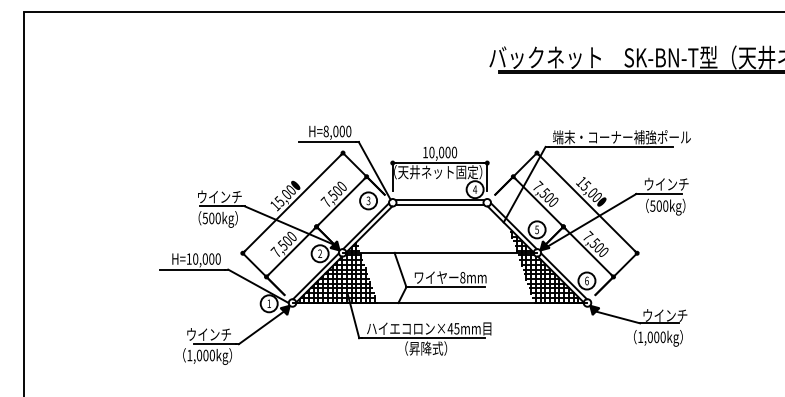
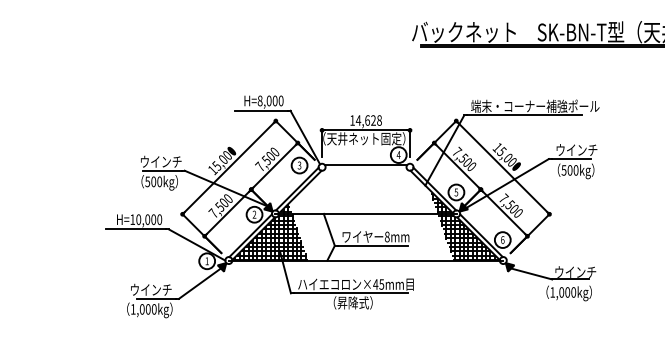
text: (443, 152) -> (369, 120), 10,000 -> 14,628
line: (439, 205) -> (365, 169), removed

